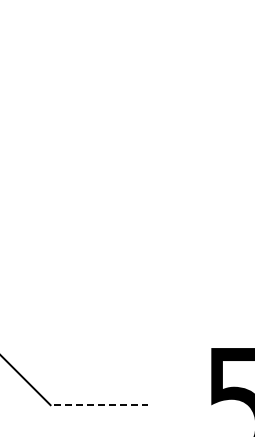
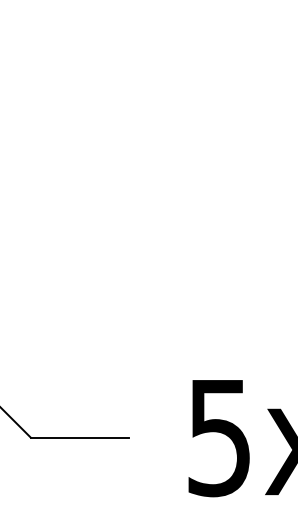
line: (98, 405) -> (79, 437), dashed -> solid

